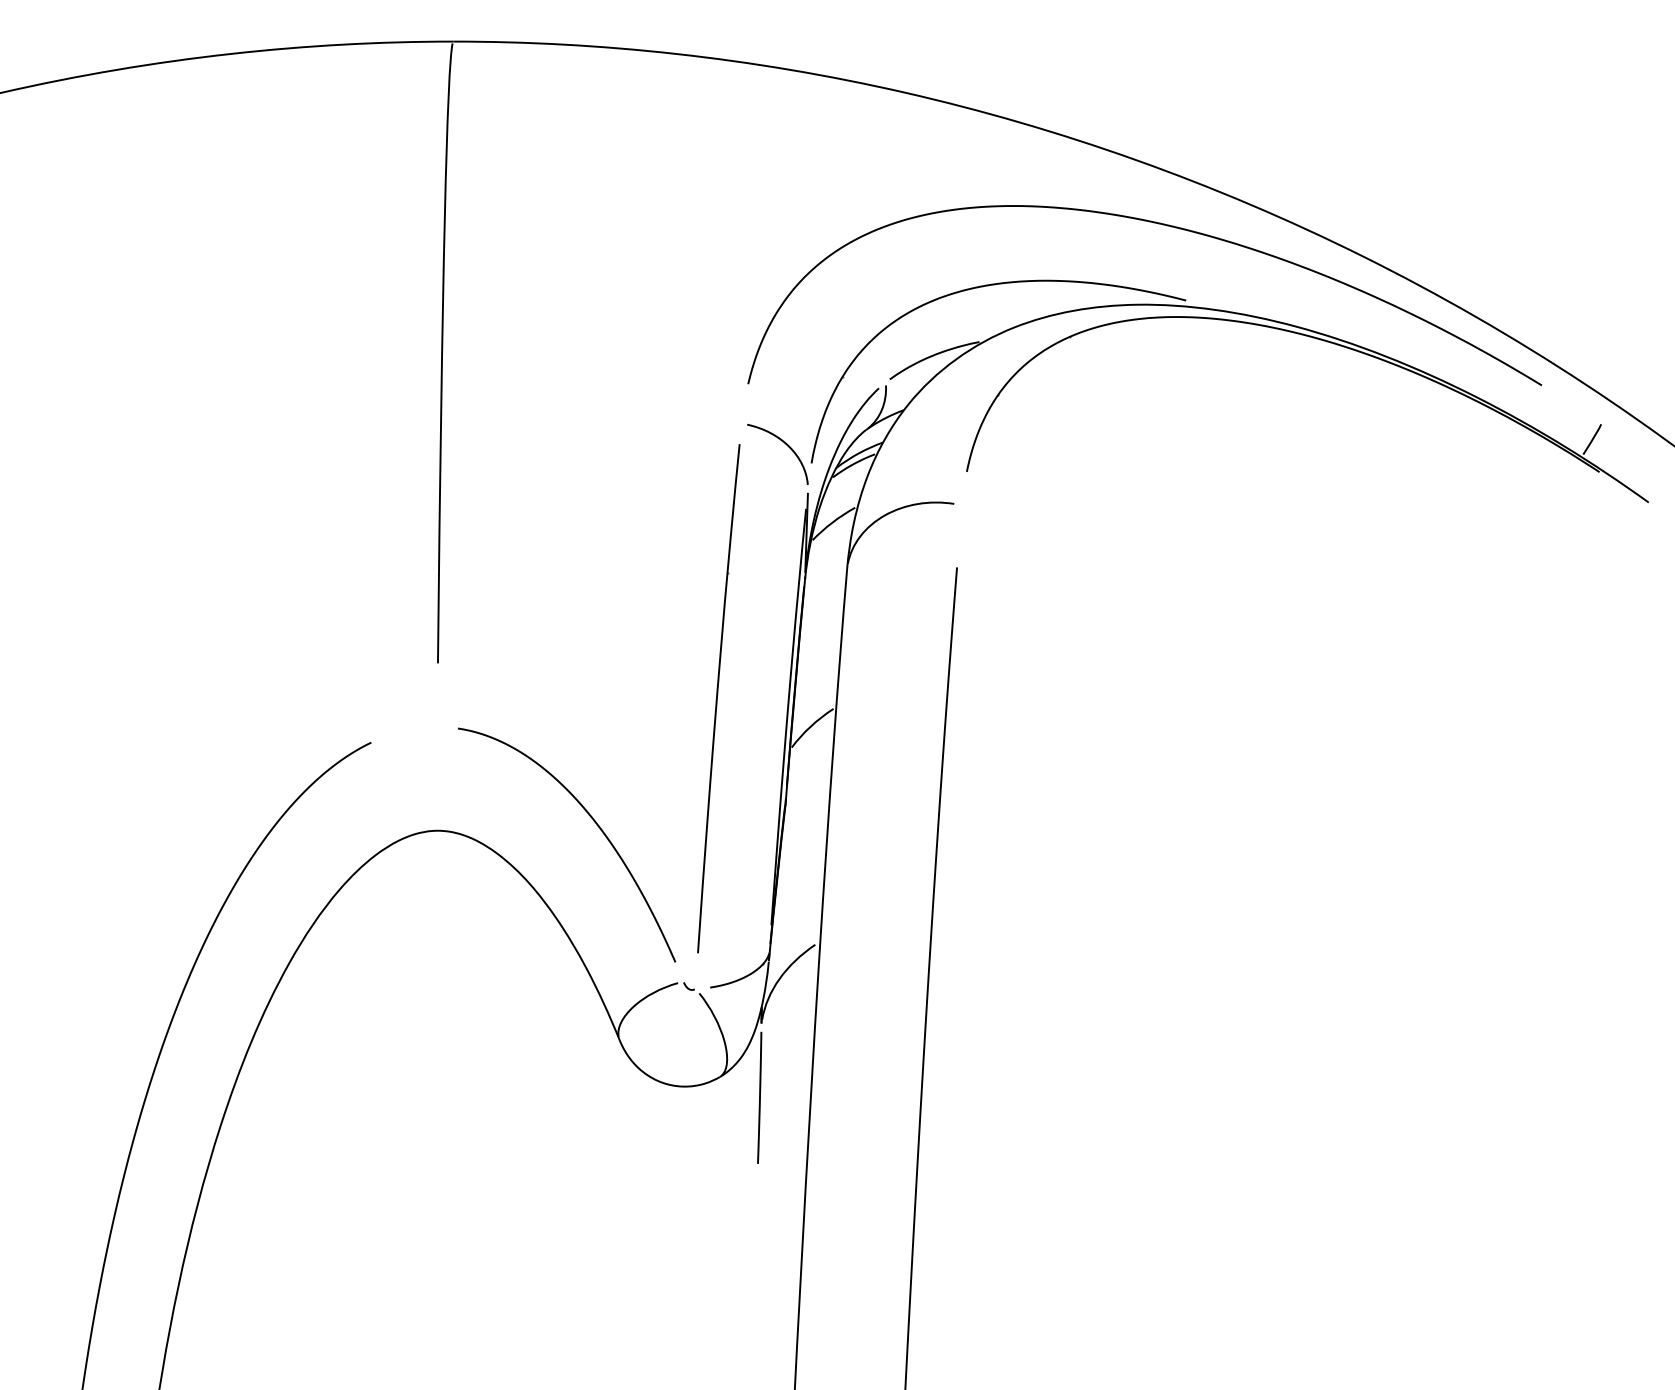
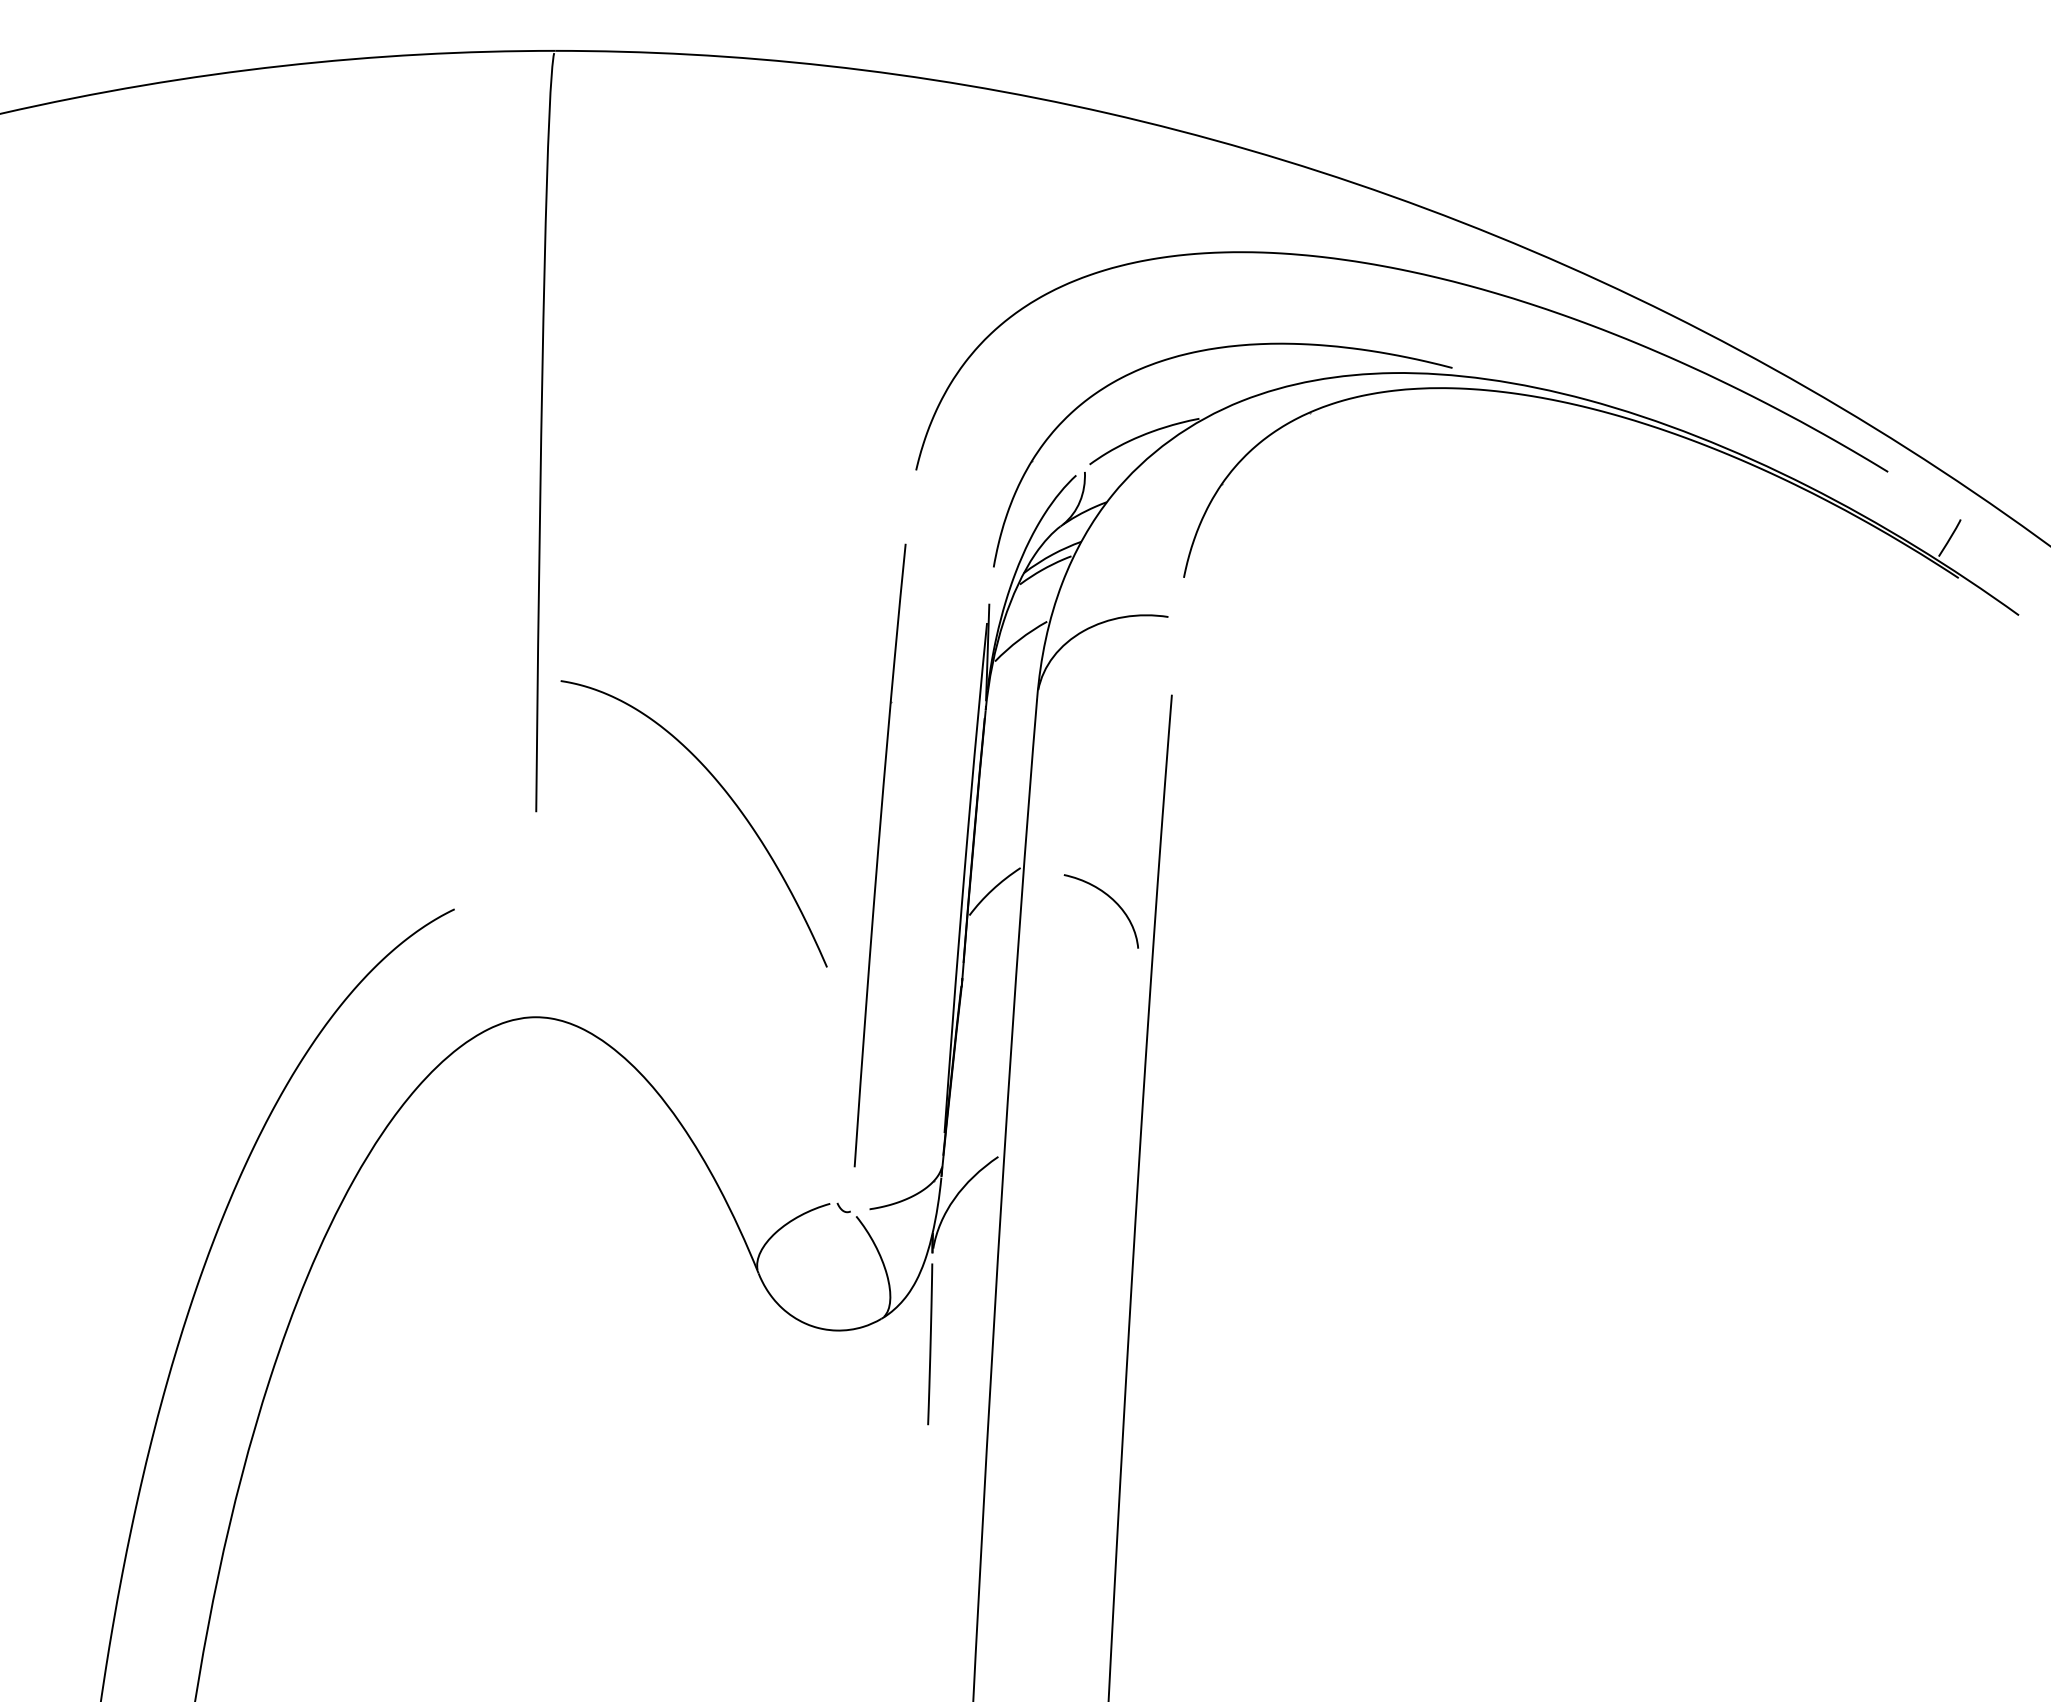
curve: (783, 443) -> (1108, 897), moved
curve: (594, 821) -> (727, 795), moved

